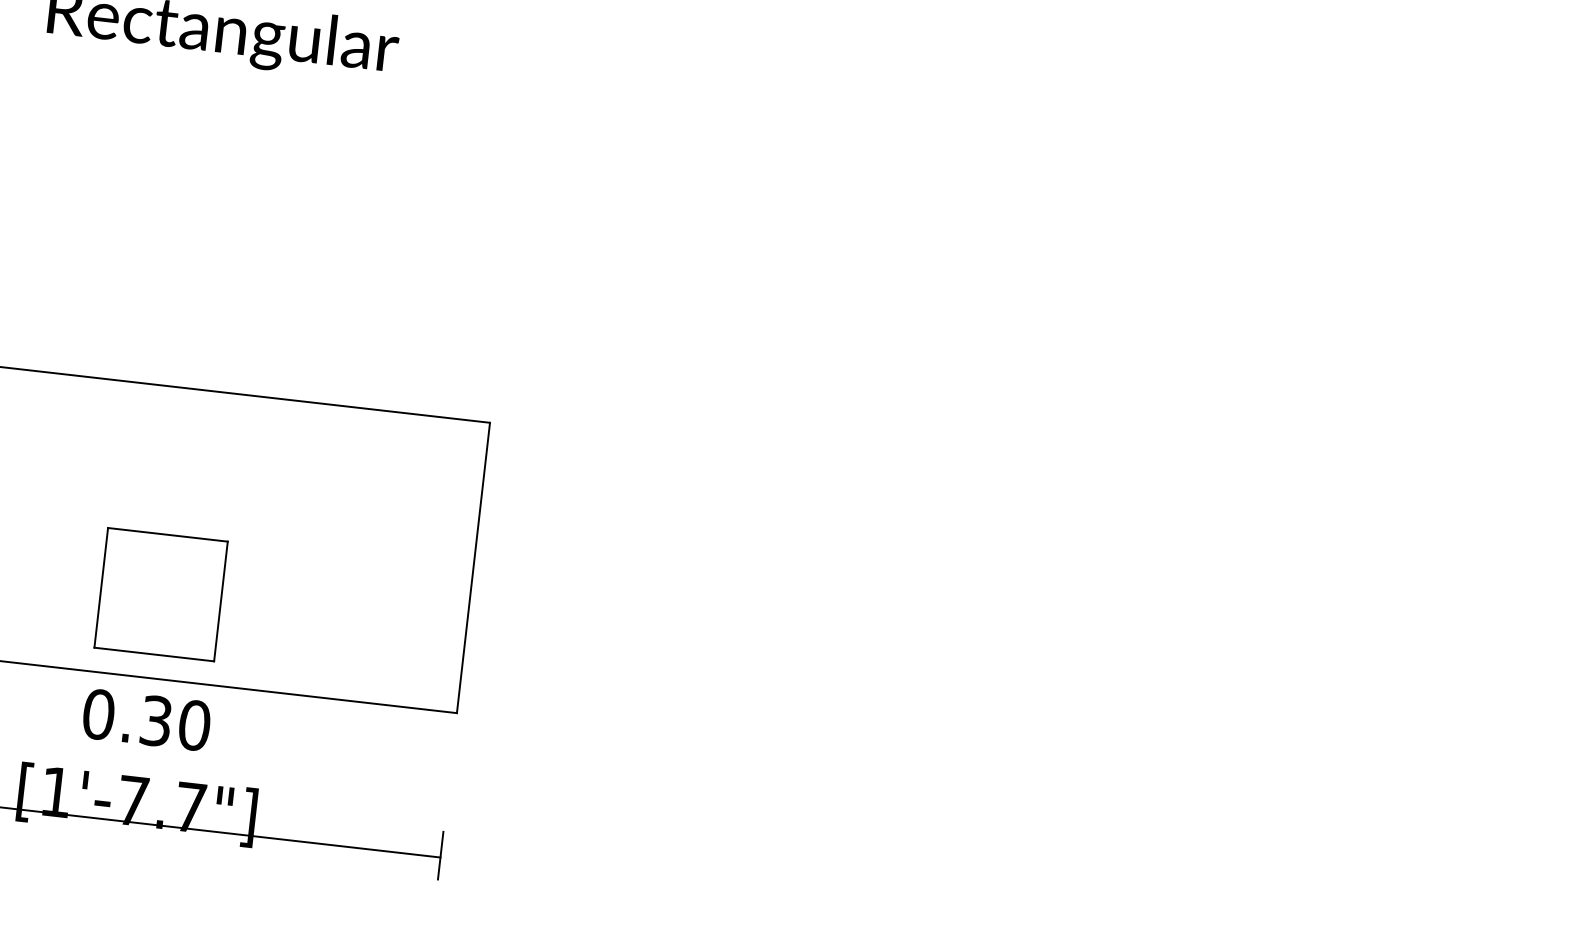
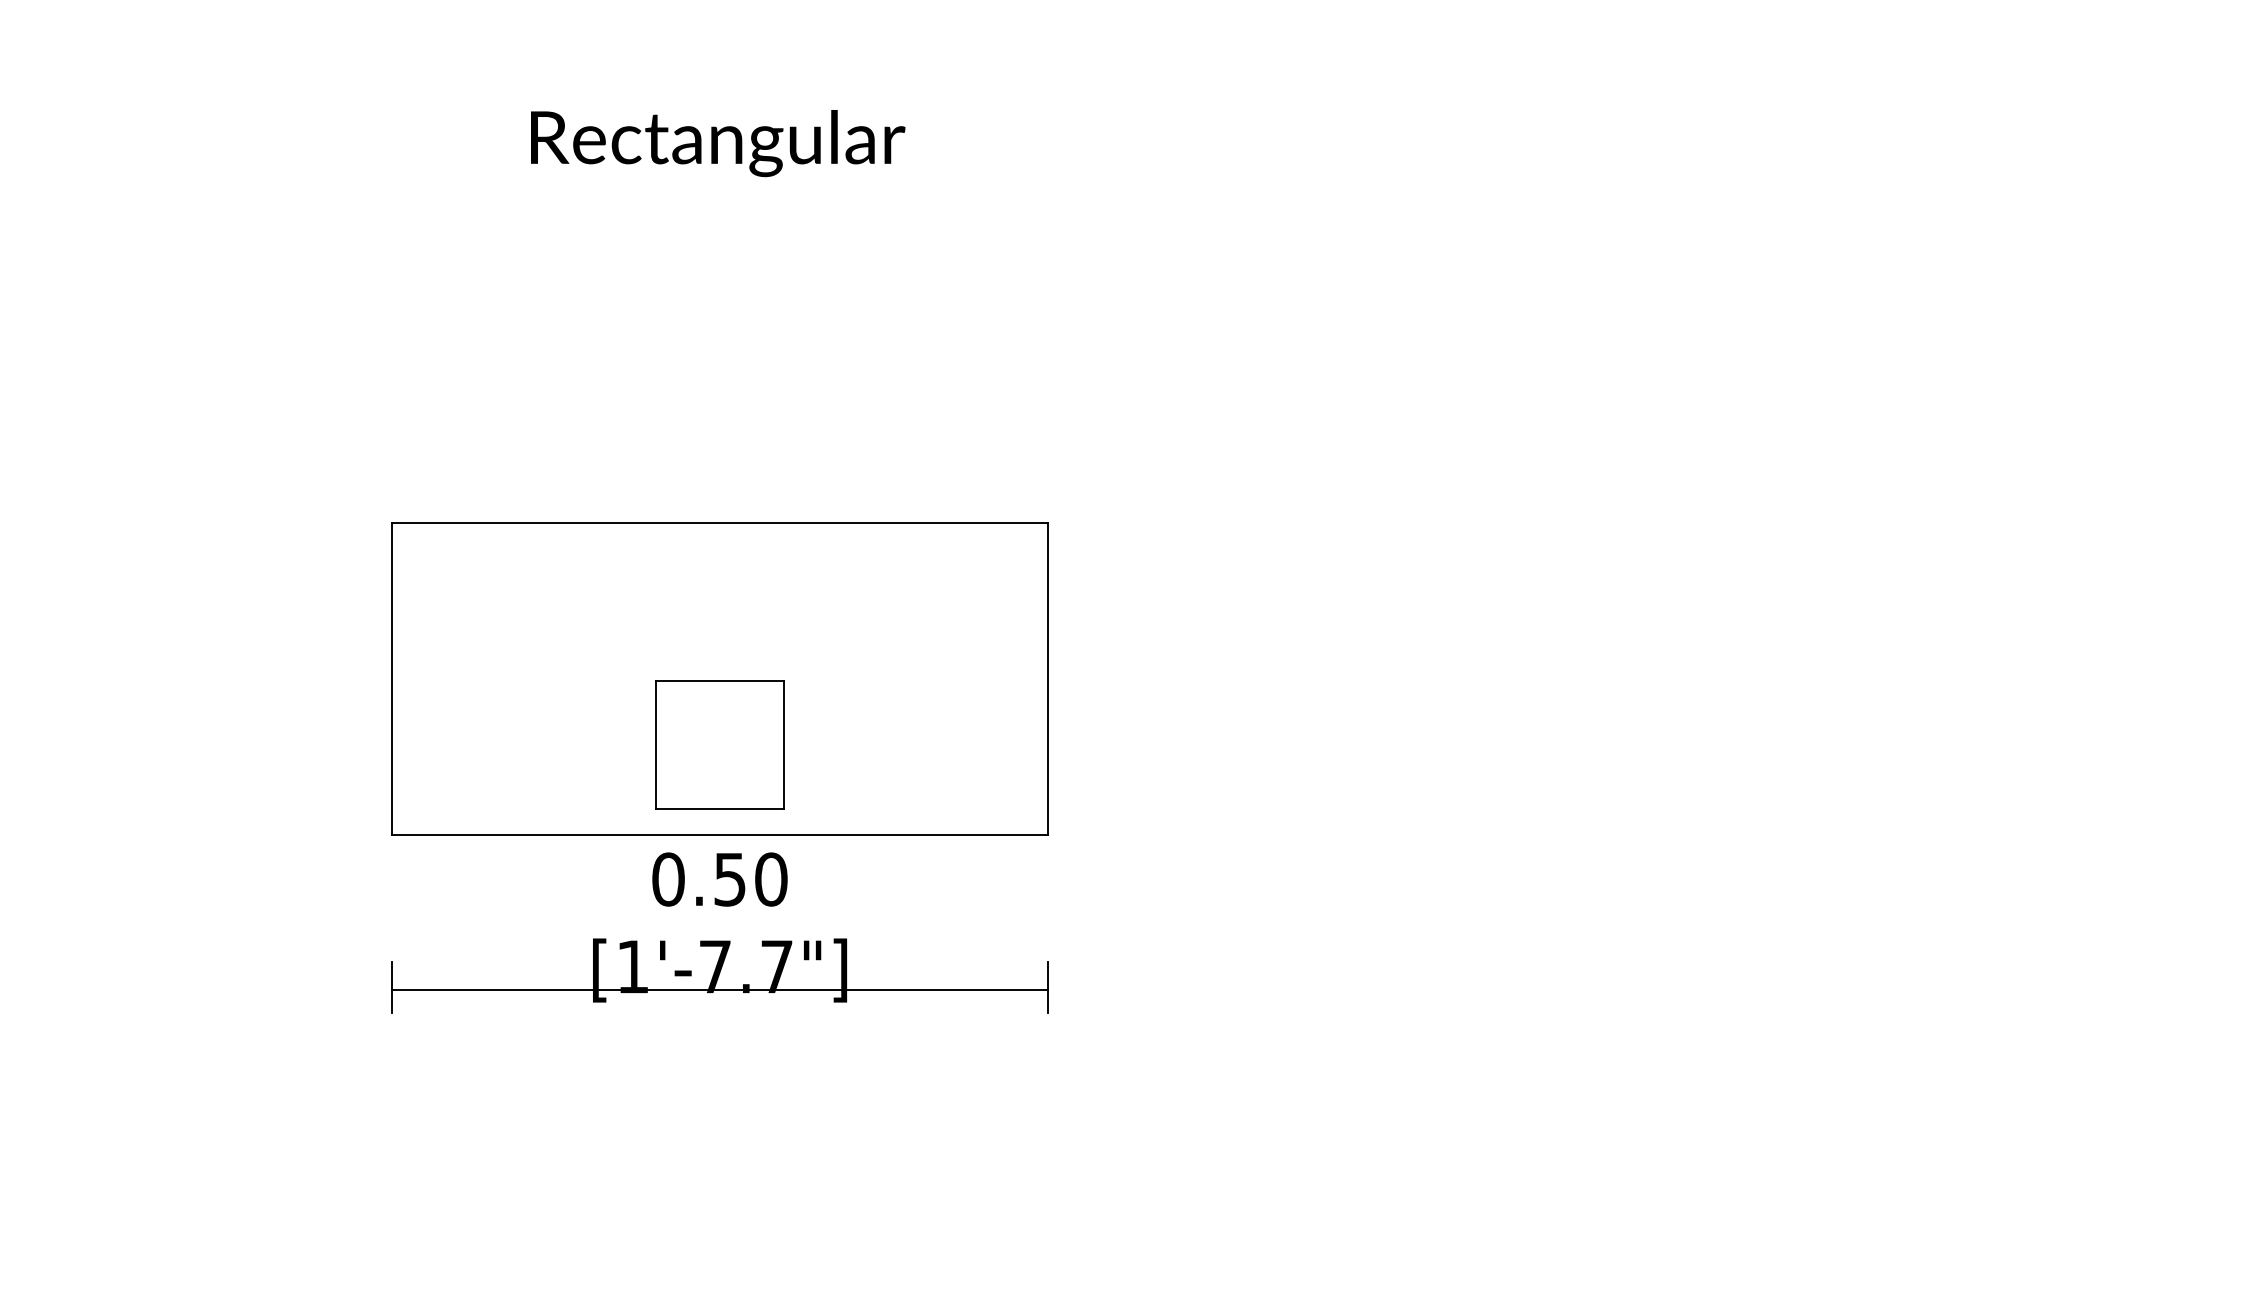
text: (156, 720) -> (730, 878), 0.30 -> 0.50

